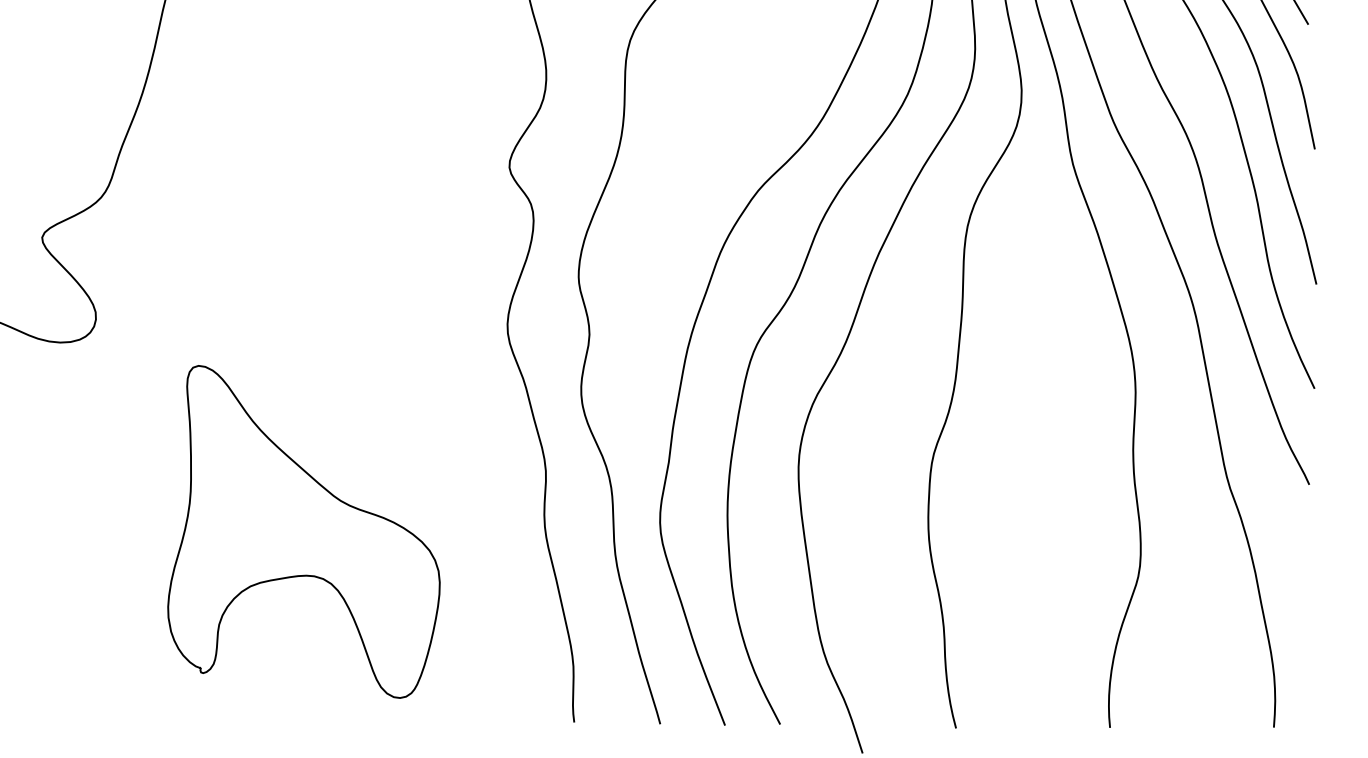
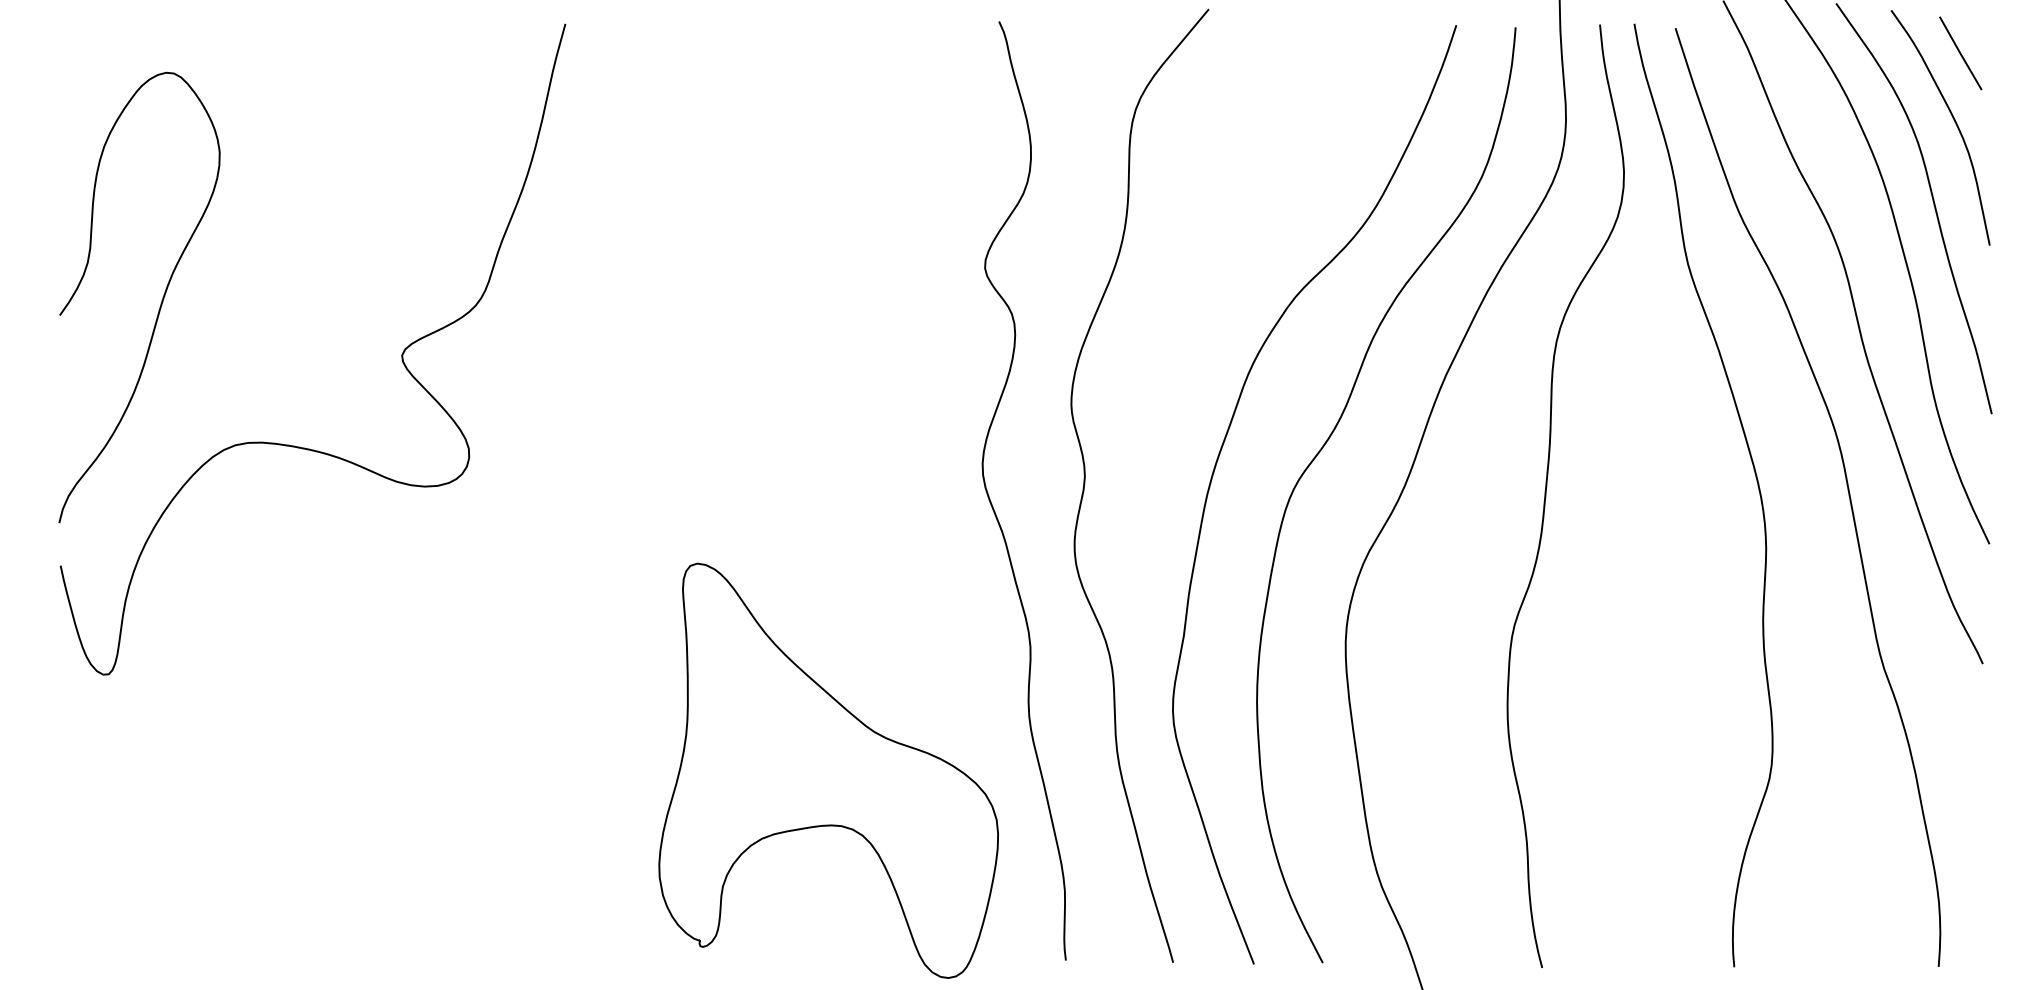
part: (303, 531) -> (828, 770), moved

